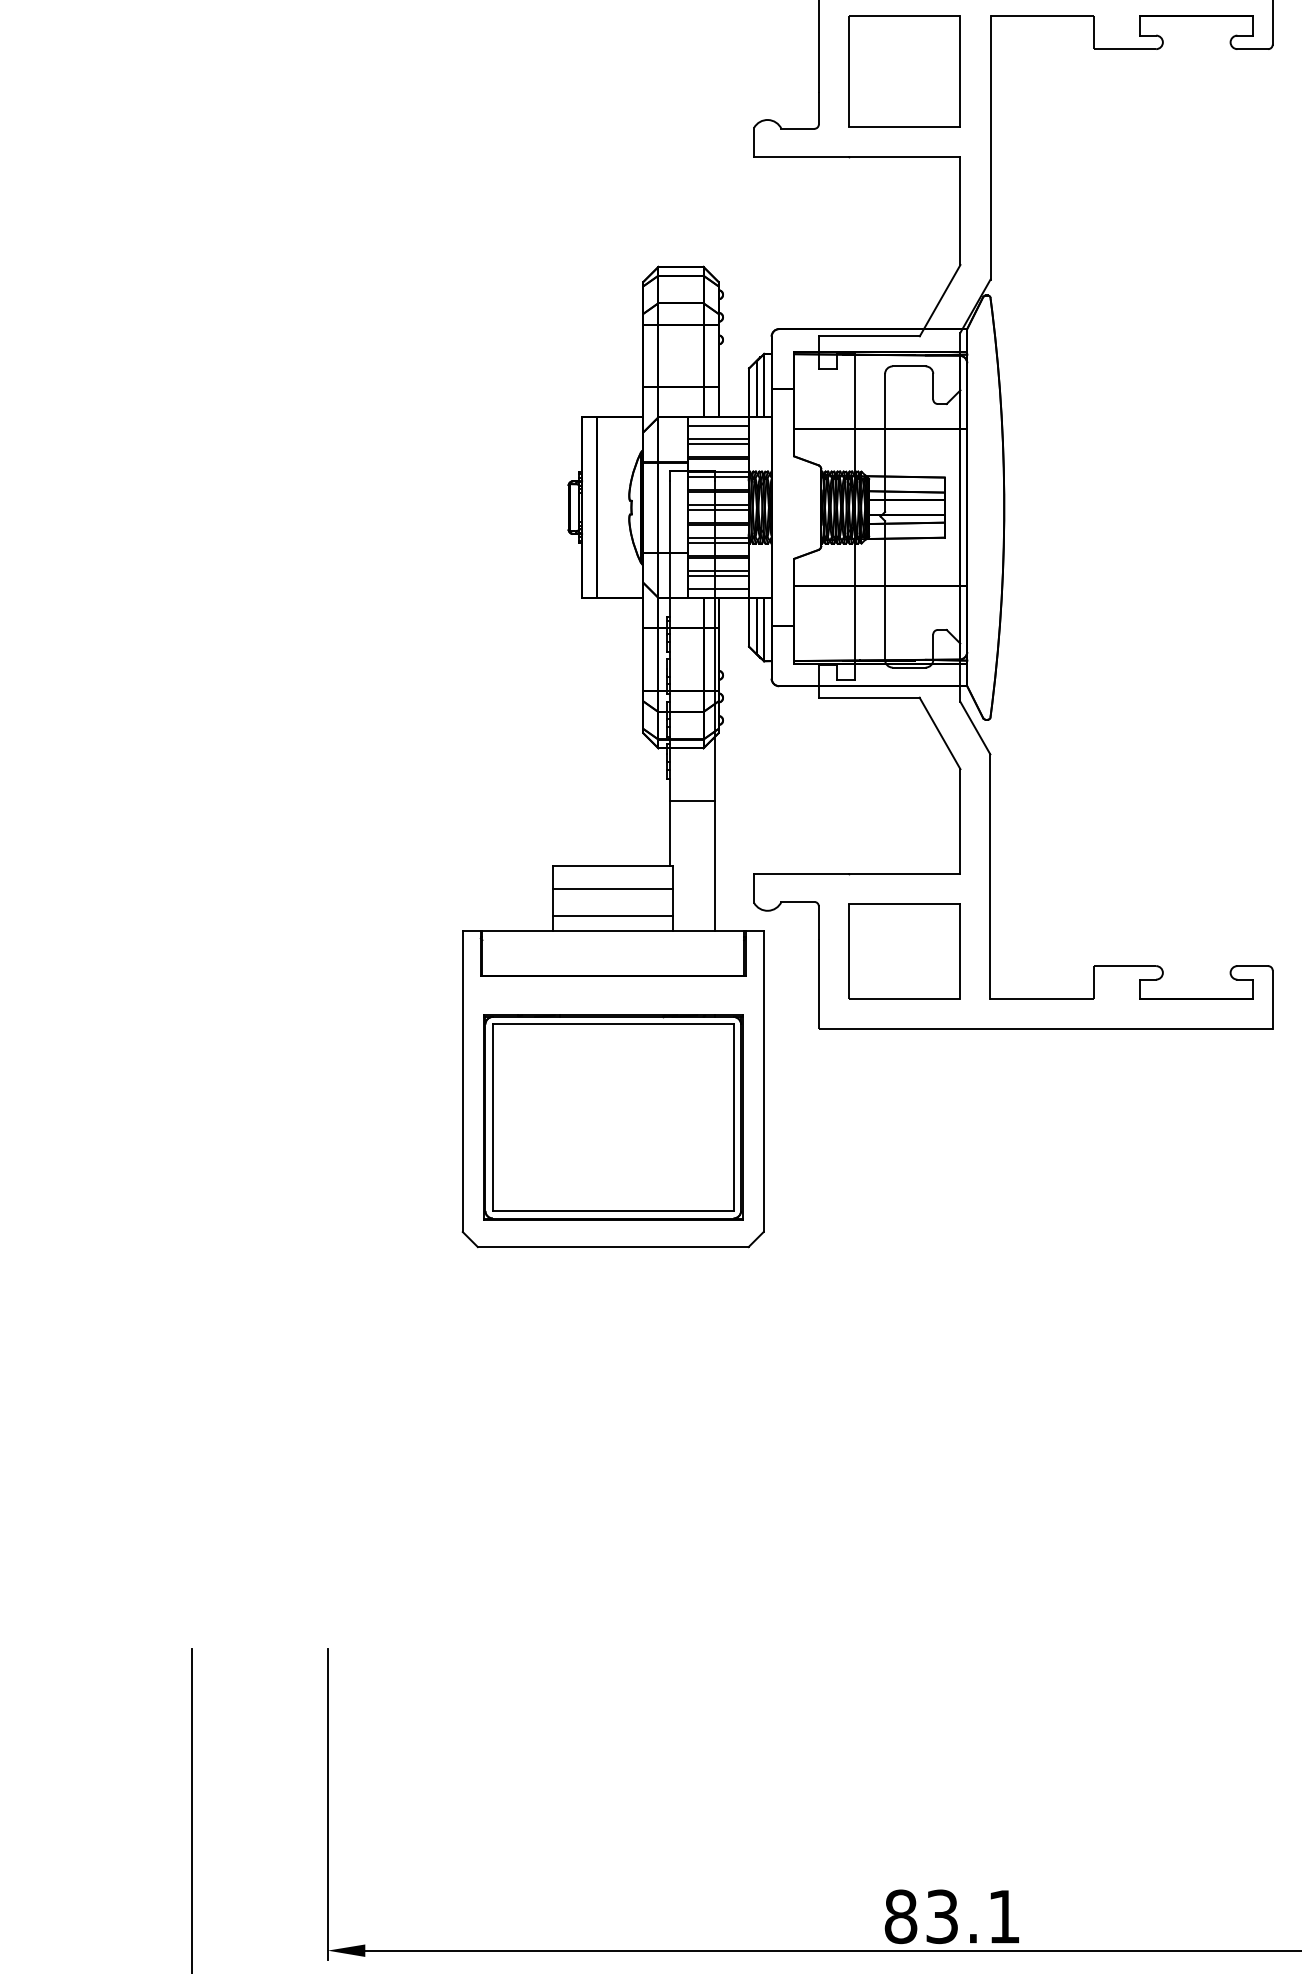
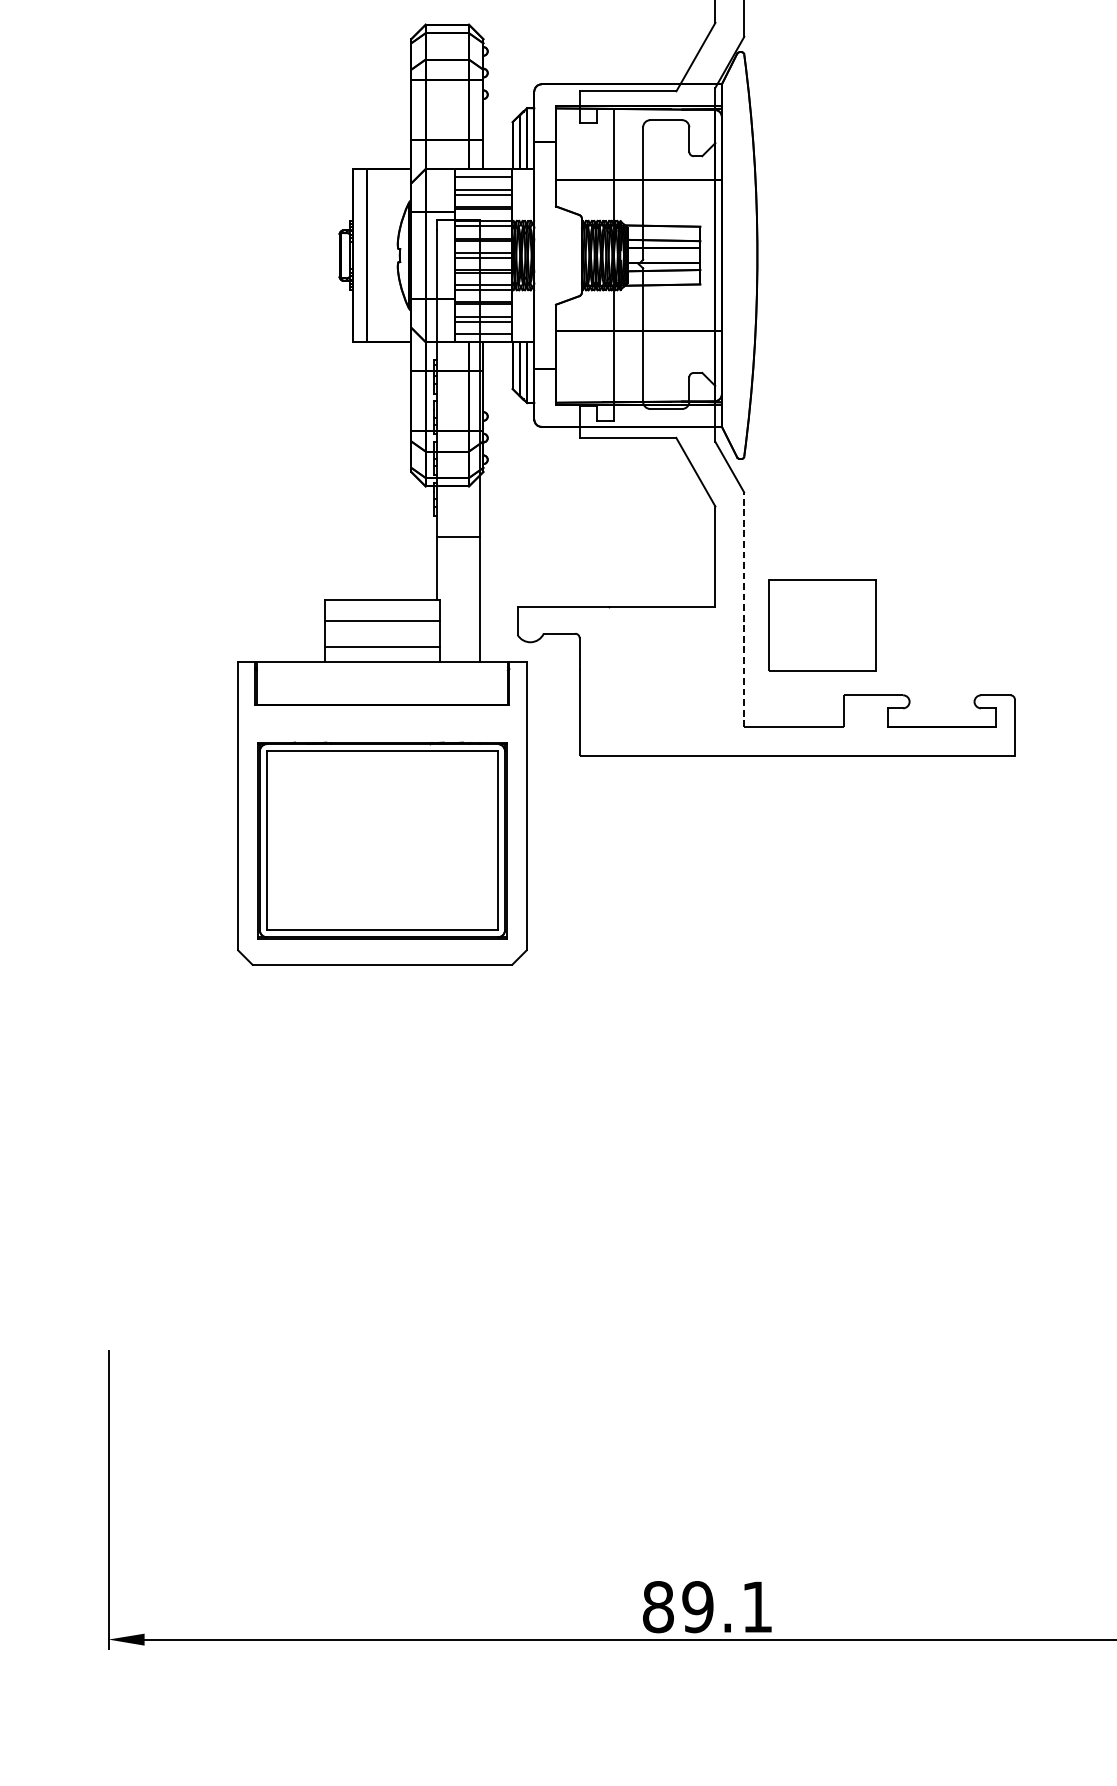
line: (990, 876) -> (744, 609), solid -> dashed
part: (904, 951) -> (821, 625), moved
text: (941, 1916) -> (697, 1606), 83.1 -> 89.1

